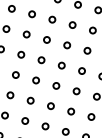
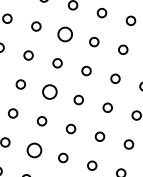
circle: (52, 19) -> (65, 34), size x1.6
circle: (41, 60) -> (49, 92), size x1.6
circle: (30, 100) -> (34, 149), size x1.6

